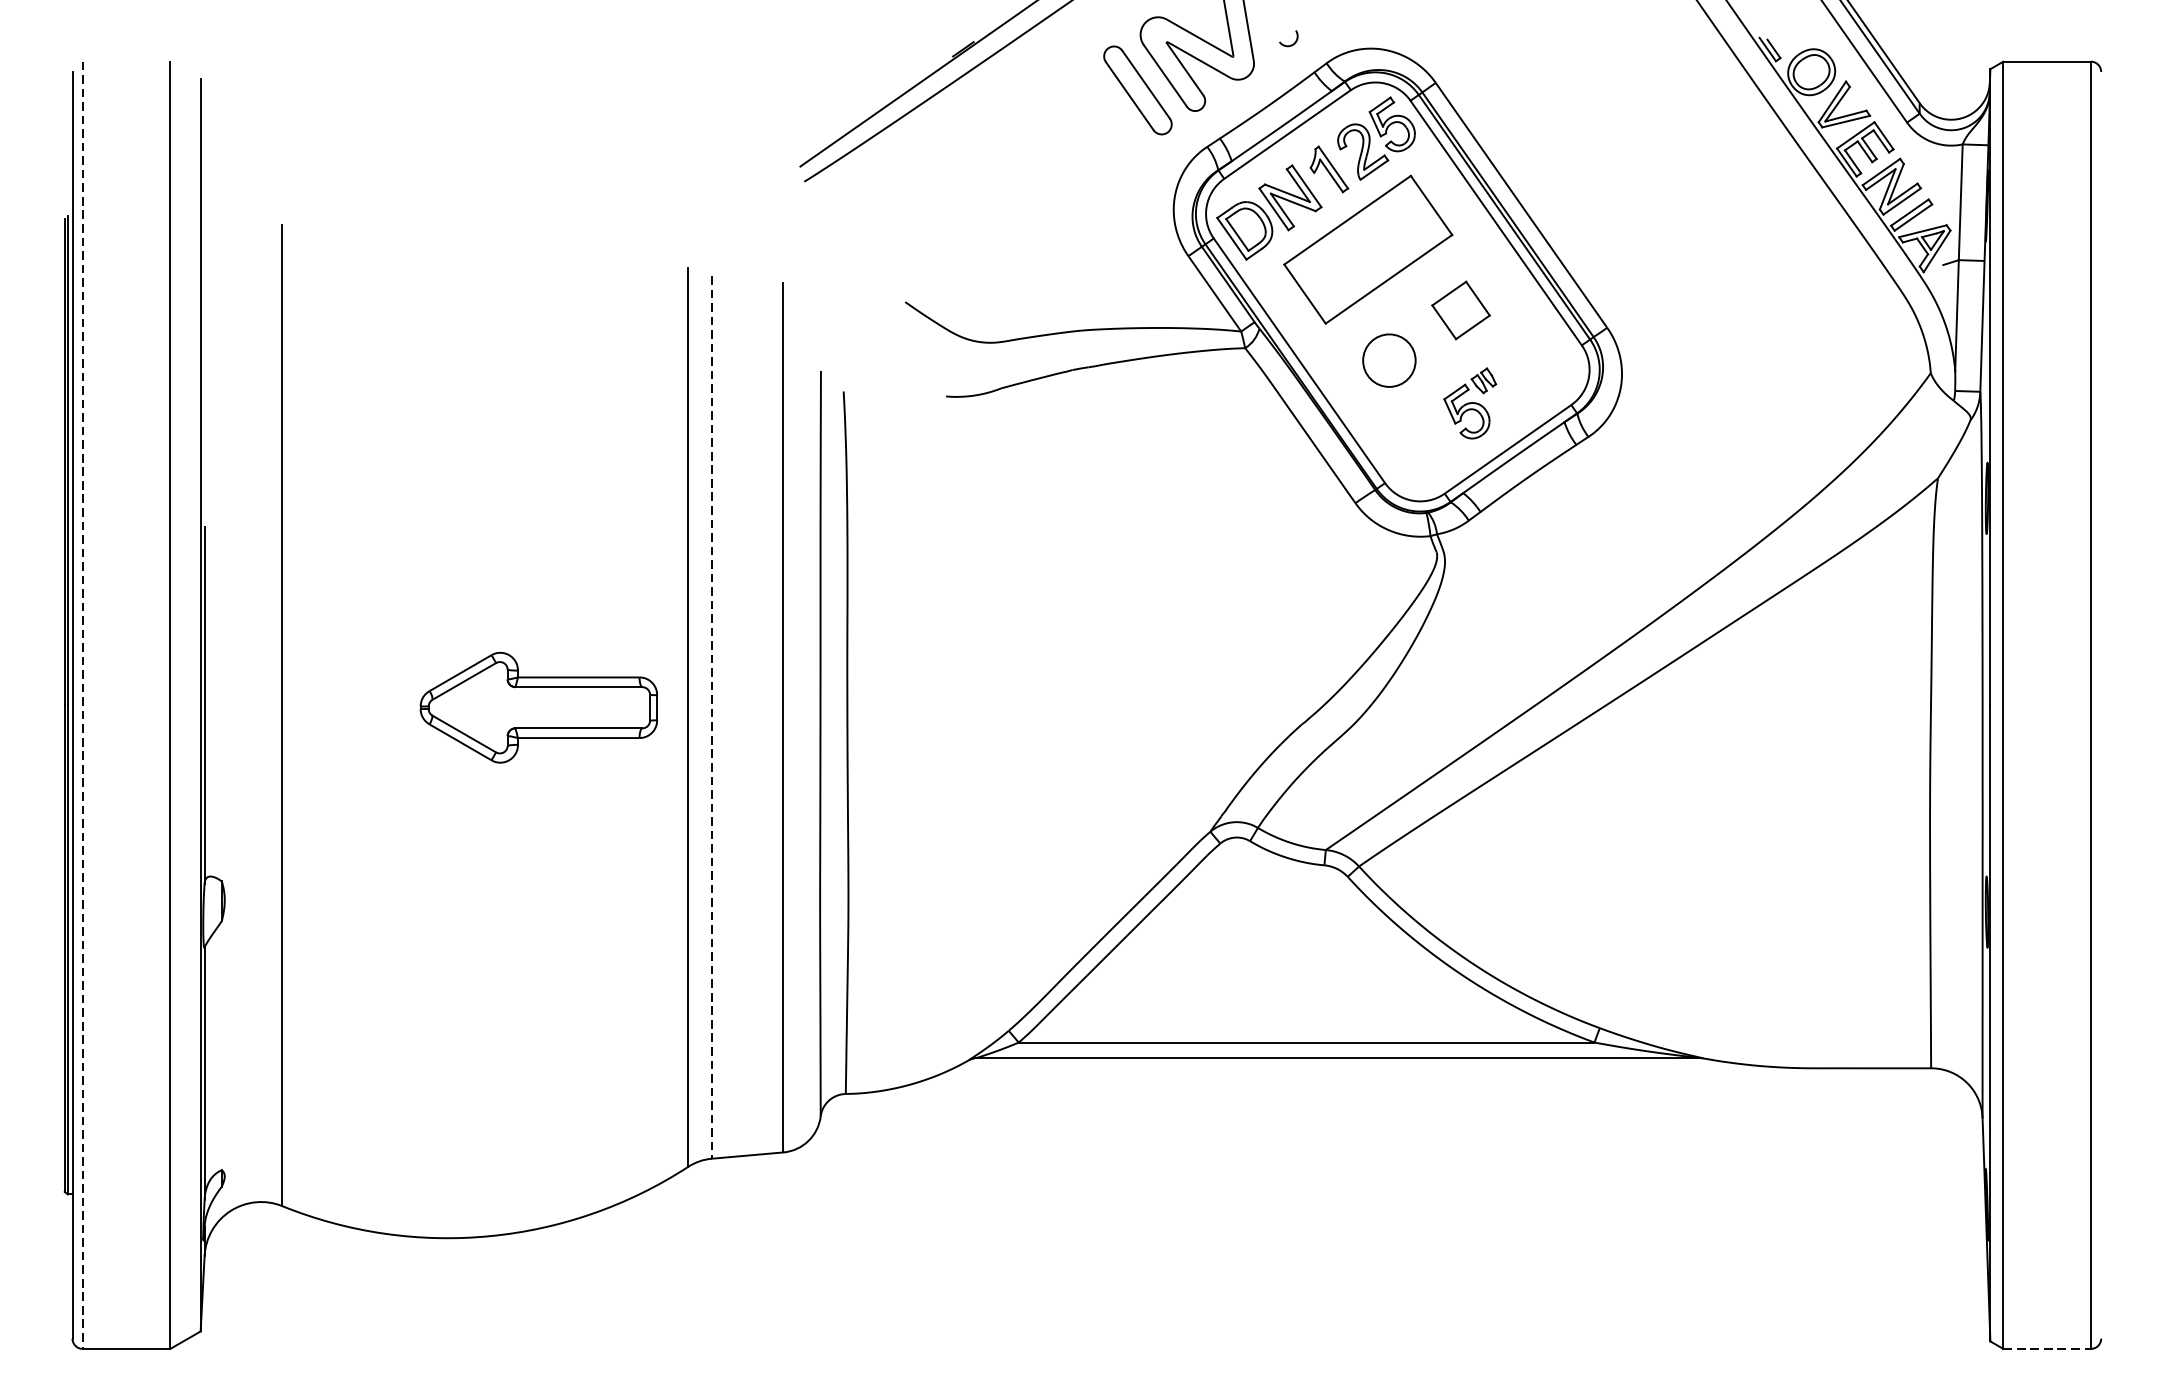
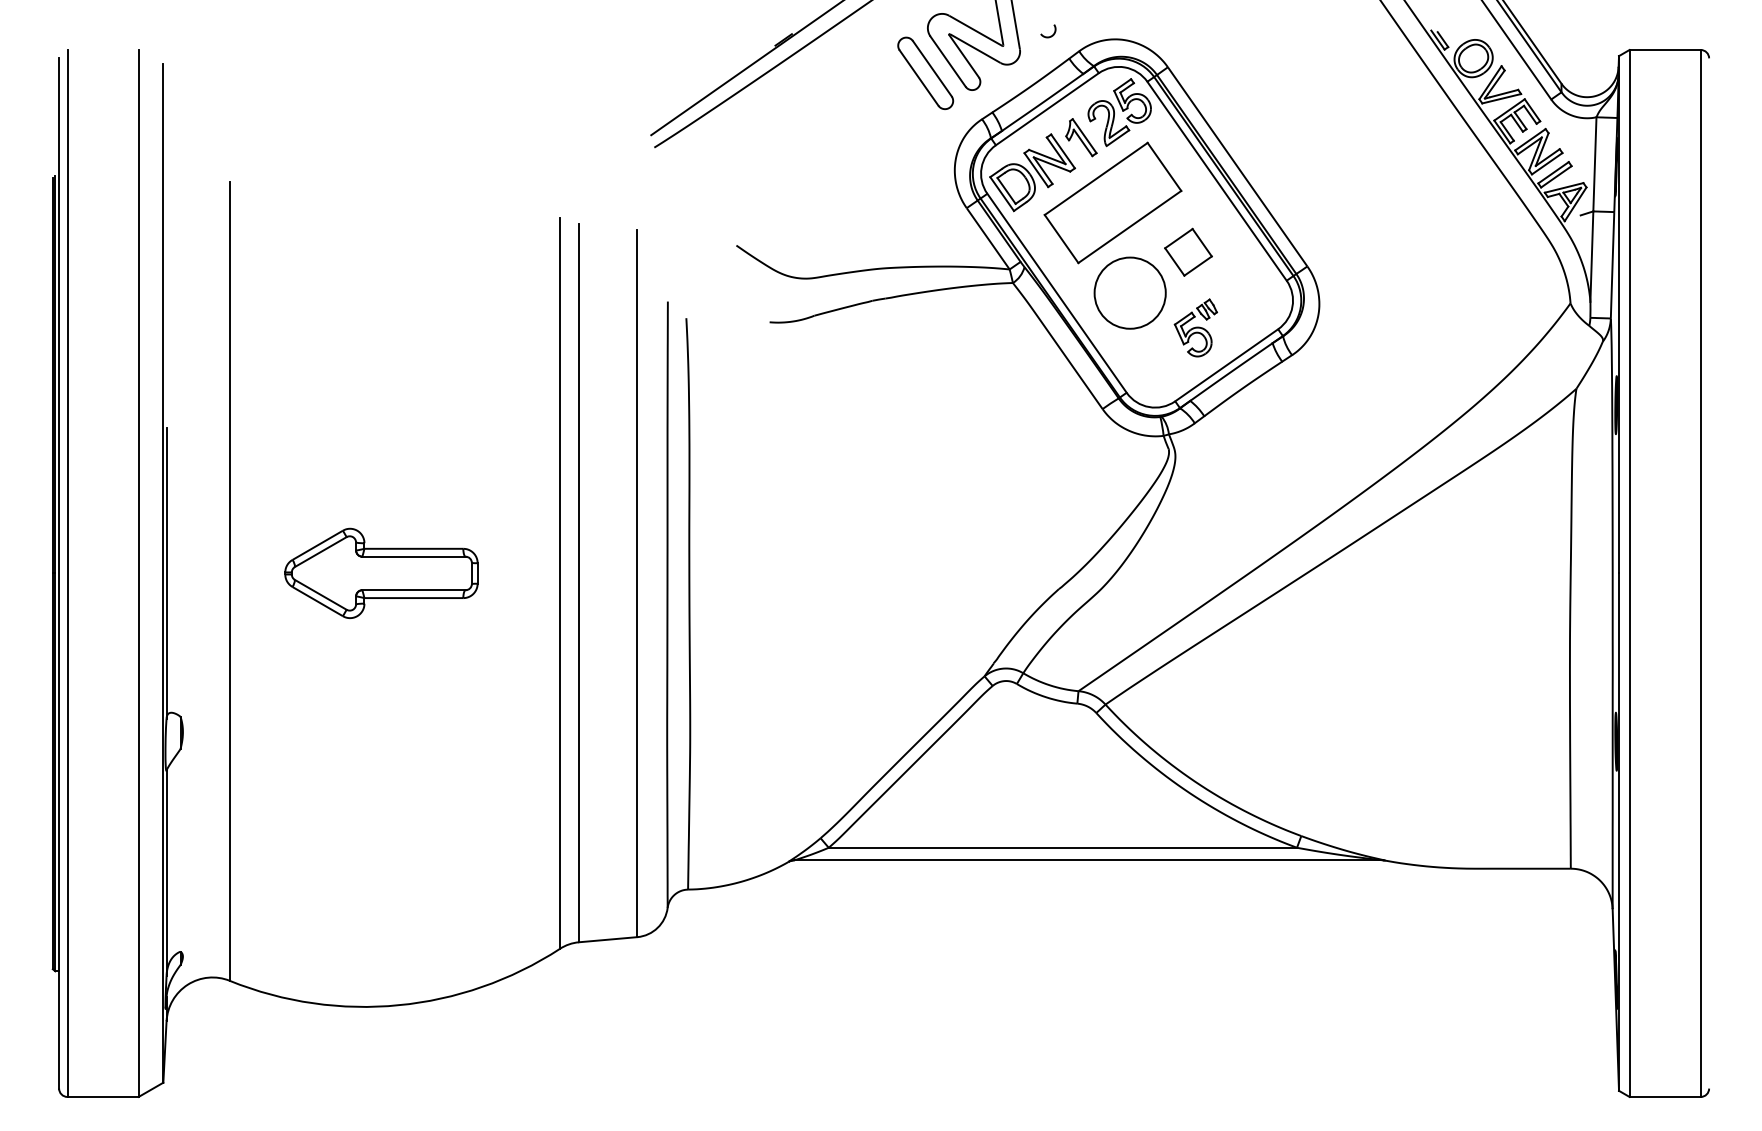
circle: (1388, 359) -> (1129, 292), size x1.67
line: (82, 705) -> (67, 573), dashed -> solid
part: (538, 706) -> (381, 572), moved
line: (712, 717) -> (579, 583), dashed -> solid
line: (2047, 1348) -> (1665, 1096), dashed -> solid

